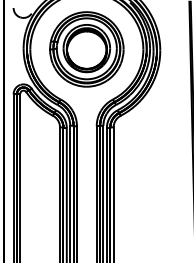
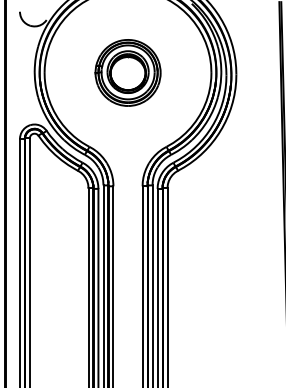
part: (86, 49) -> (127, 73), size x0.6

